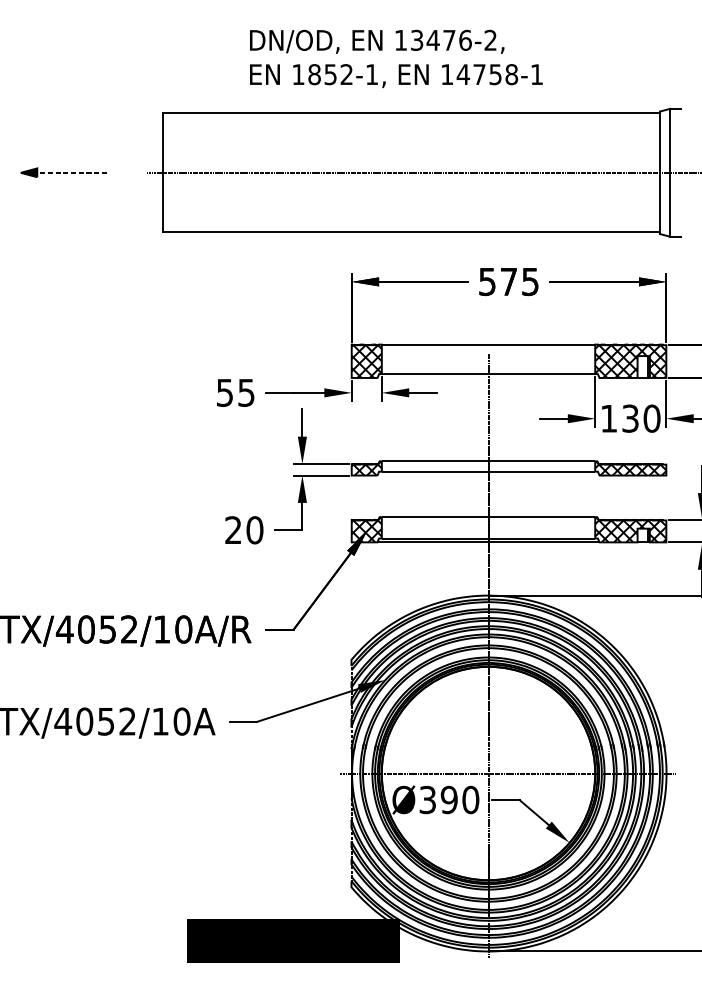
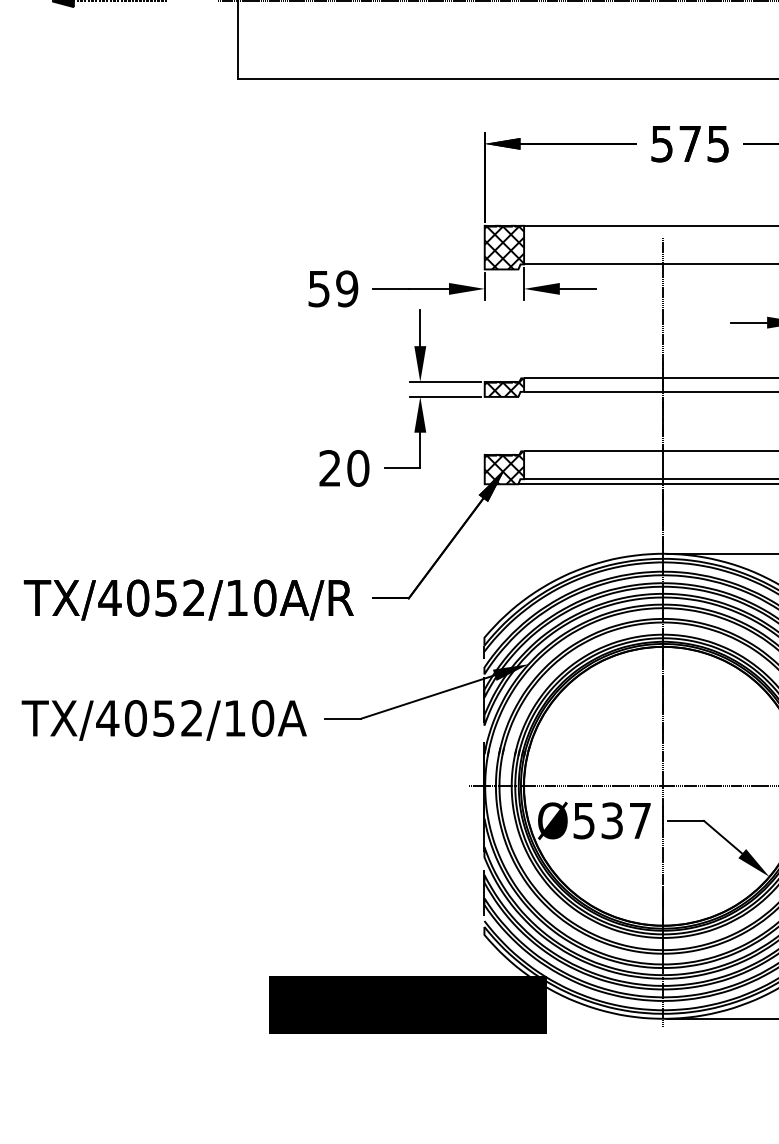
text: (246, 392) -> (347, 288), 55 -> 59
text: (449, 799) -> (612, 820), Ø390 -> Ø537

